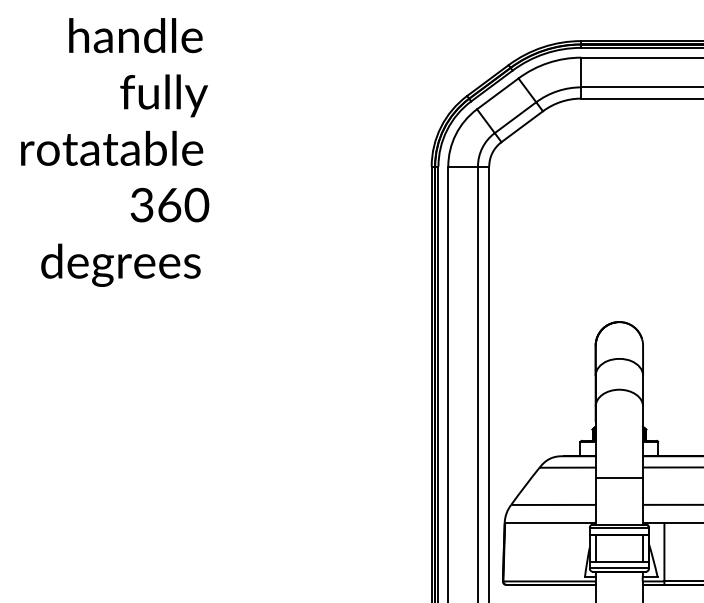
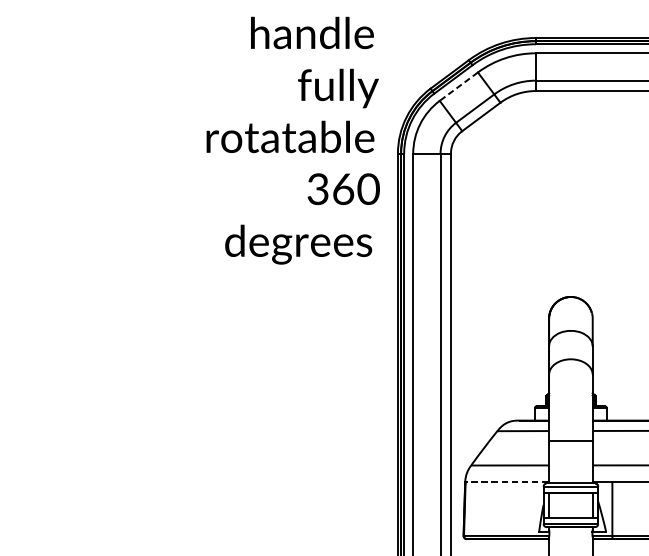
line: (497, 93) -> (458, 86), solid -> dashed
text: (115, 152) -> (293, 140), moved
line: (550, 523) -> (507, 482), solid -> dashed

